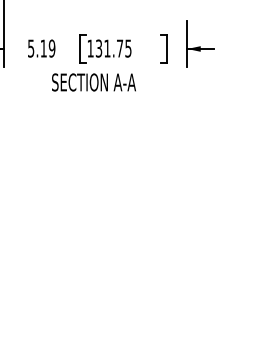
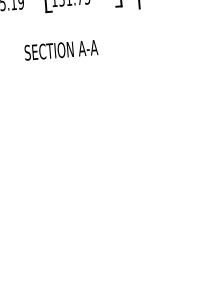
text: (93, 82) -> (60, 50), moved

